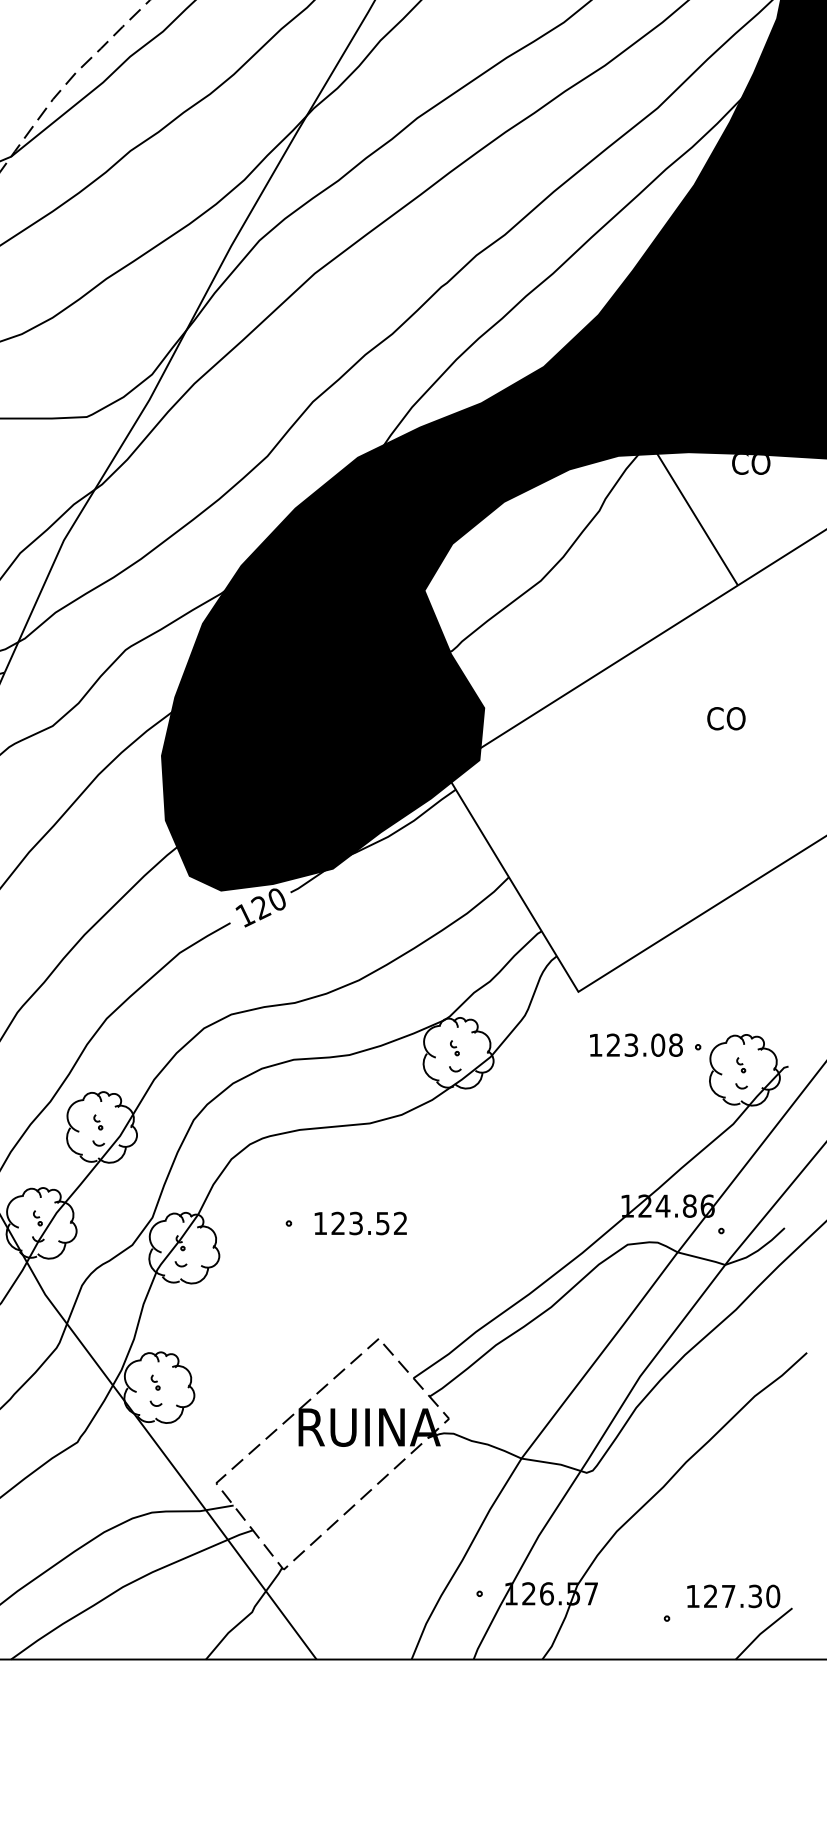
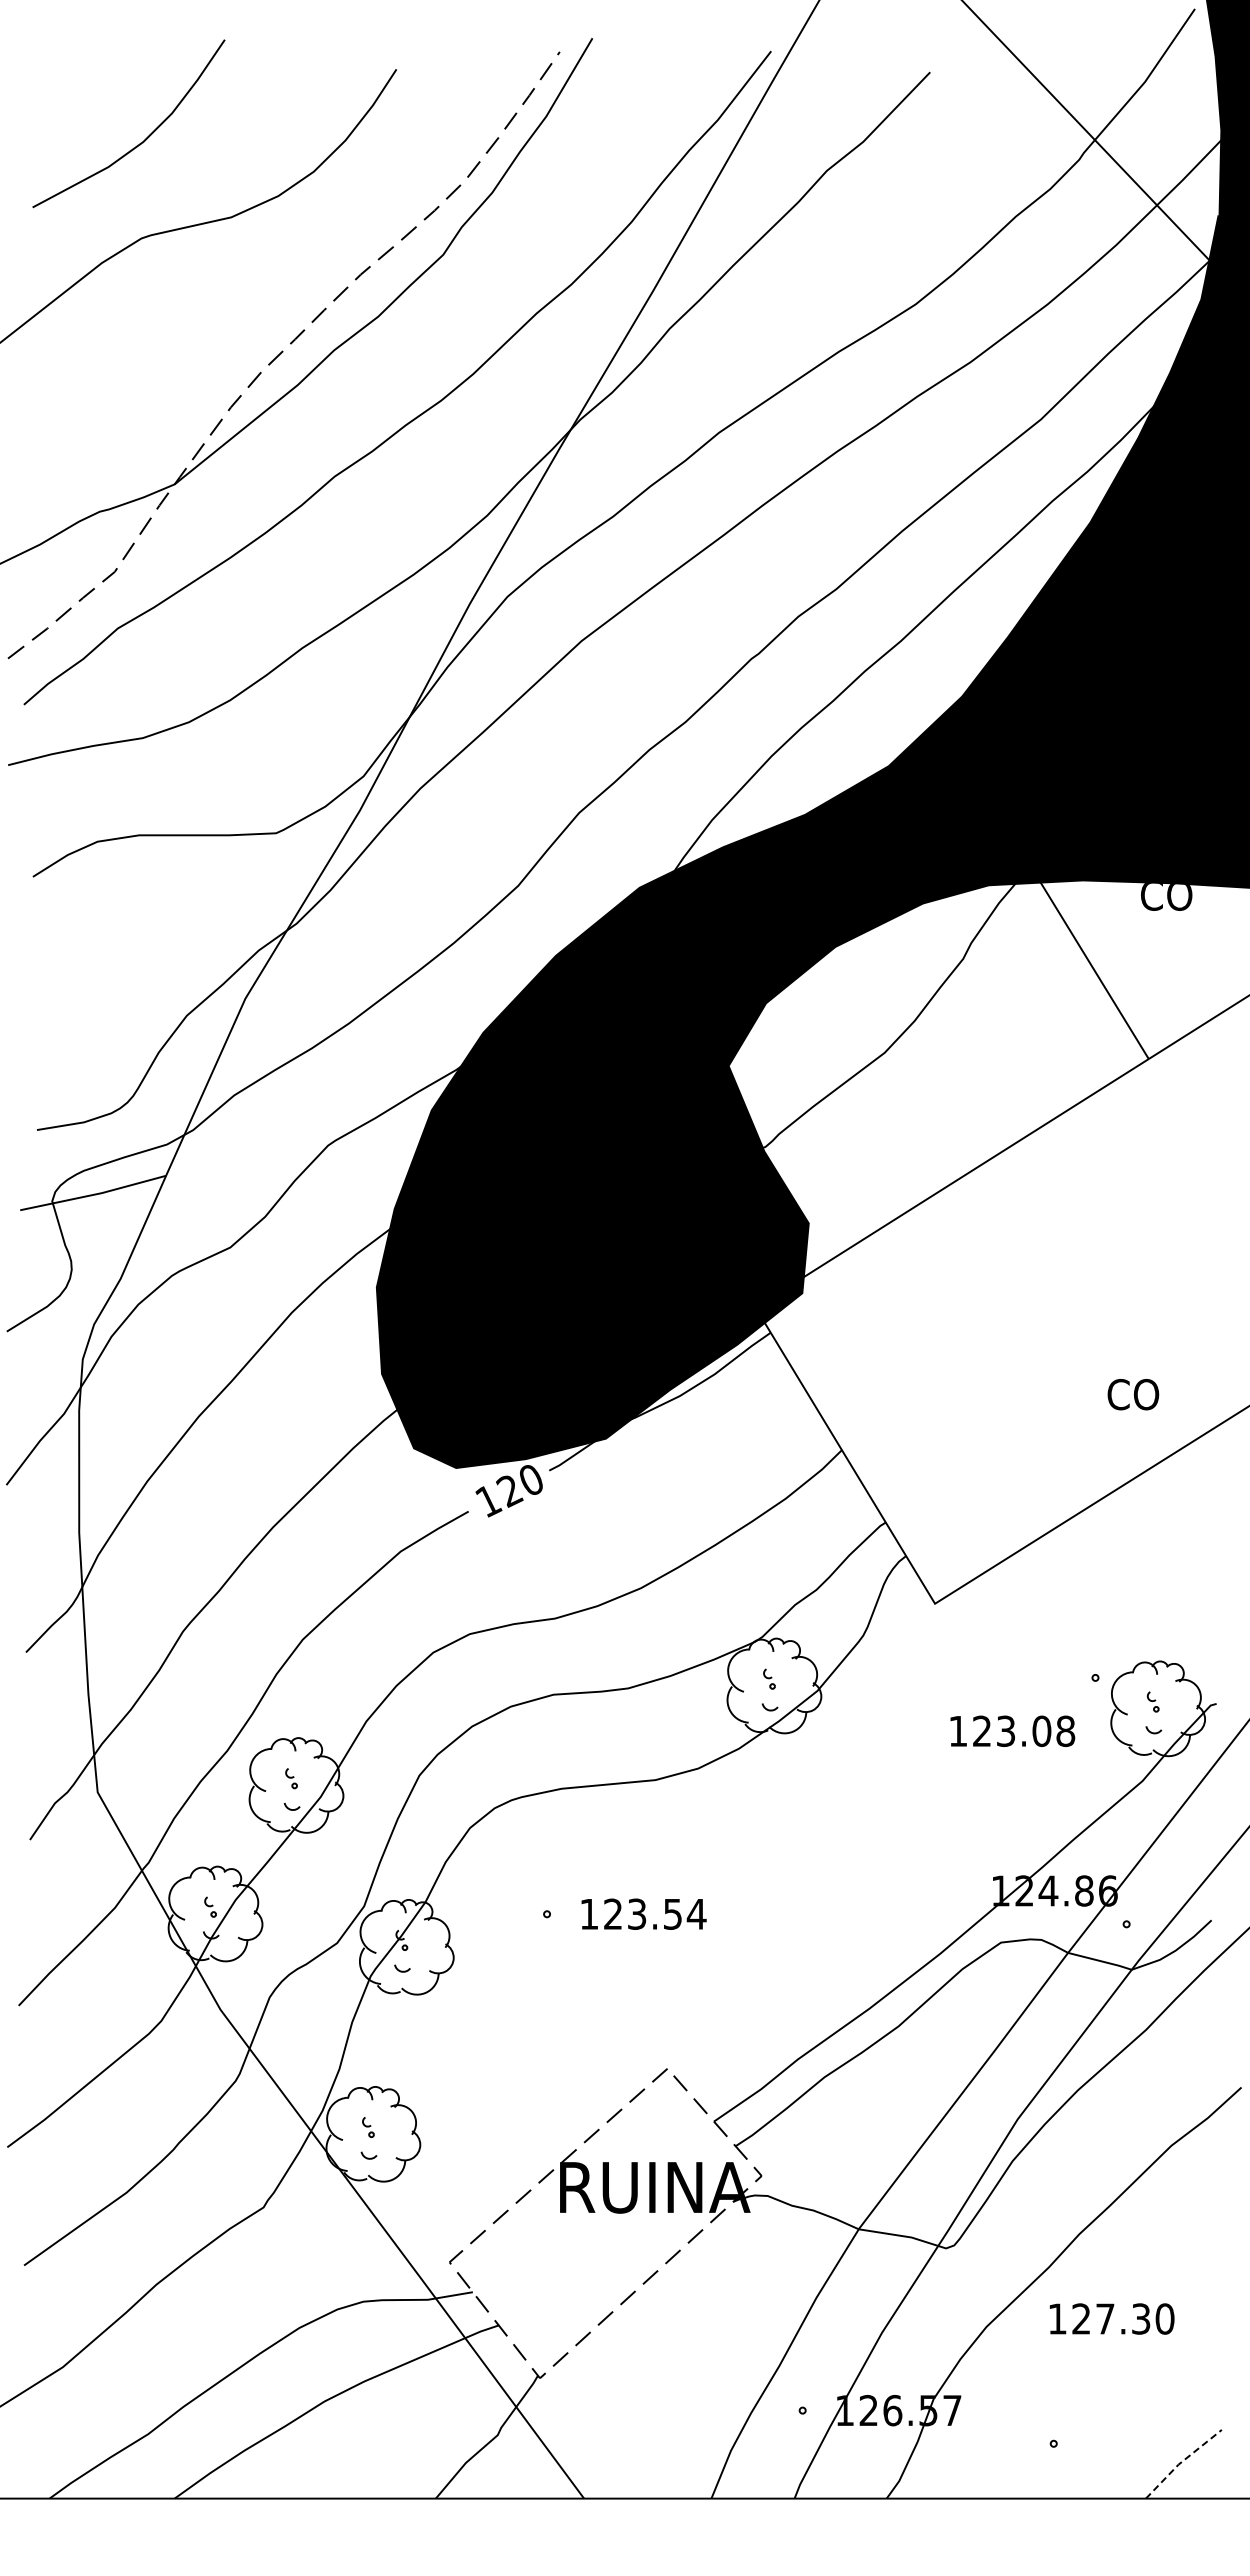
text: (726, 718) -> (1133, 1394), moved
text: (636, 1044) -> (1012, 1730), moved
text: (400, 1222) -> (696, 1913), 123.52 -> 123.54
text: (733, 1596) -> (1112, 2318), moved
line: (762, 1632) -> (1181, 2462), solid -> dashed

